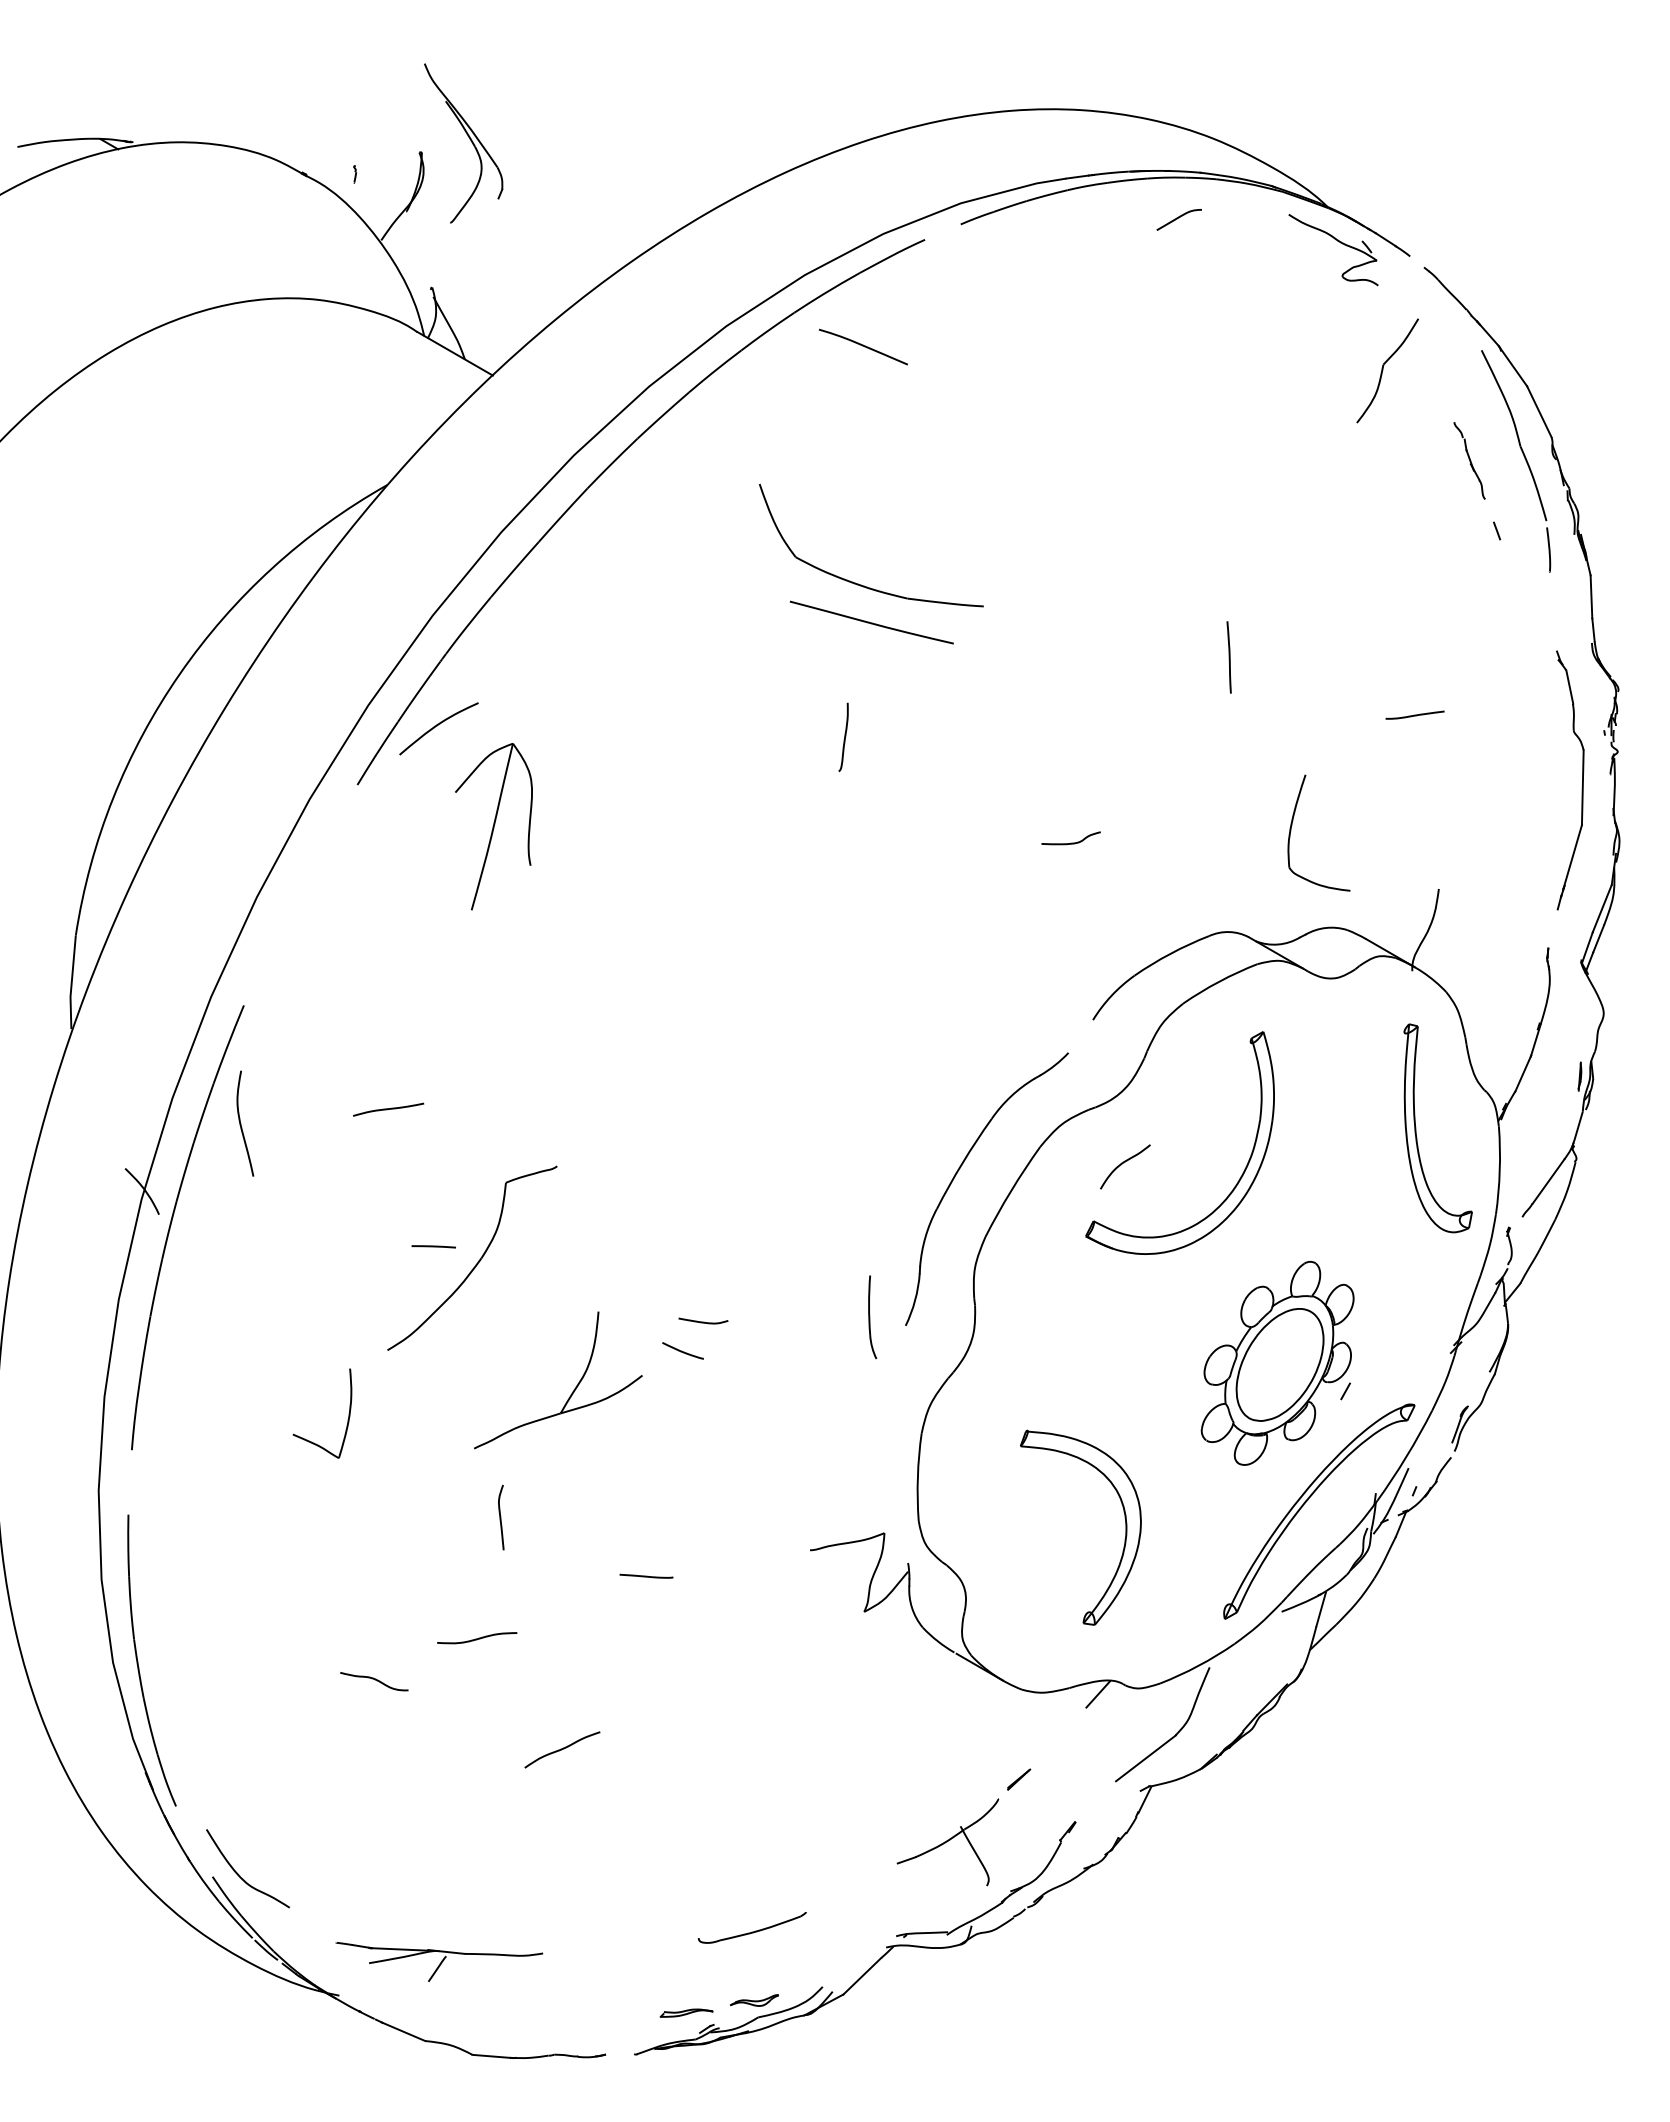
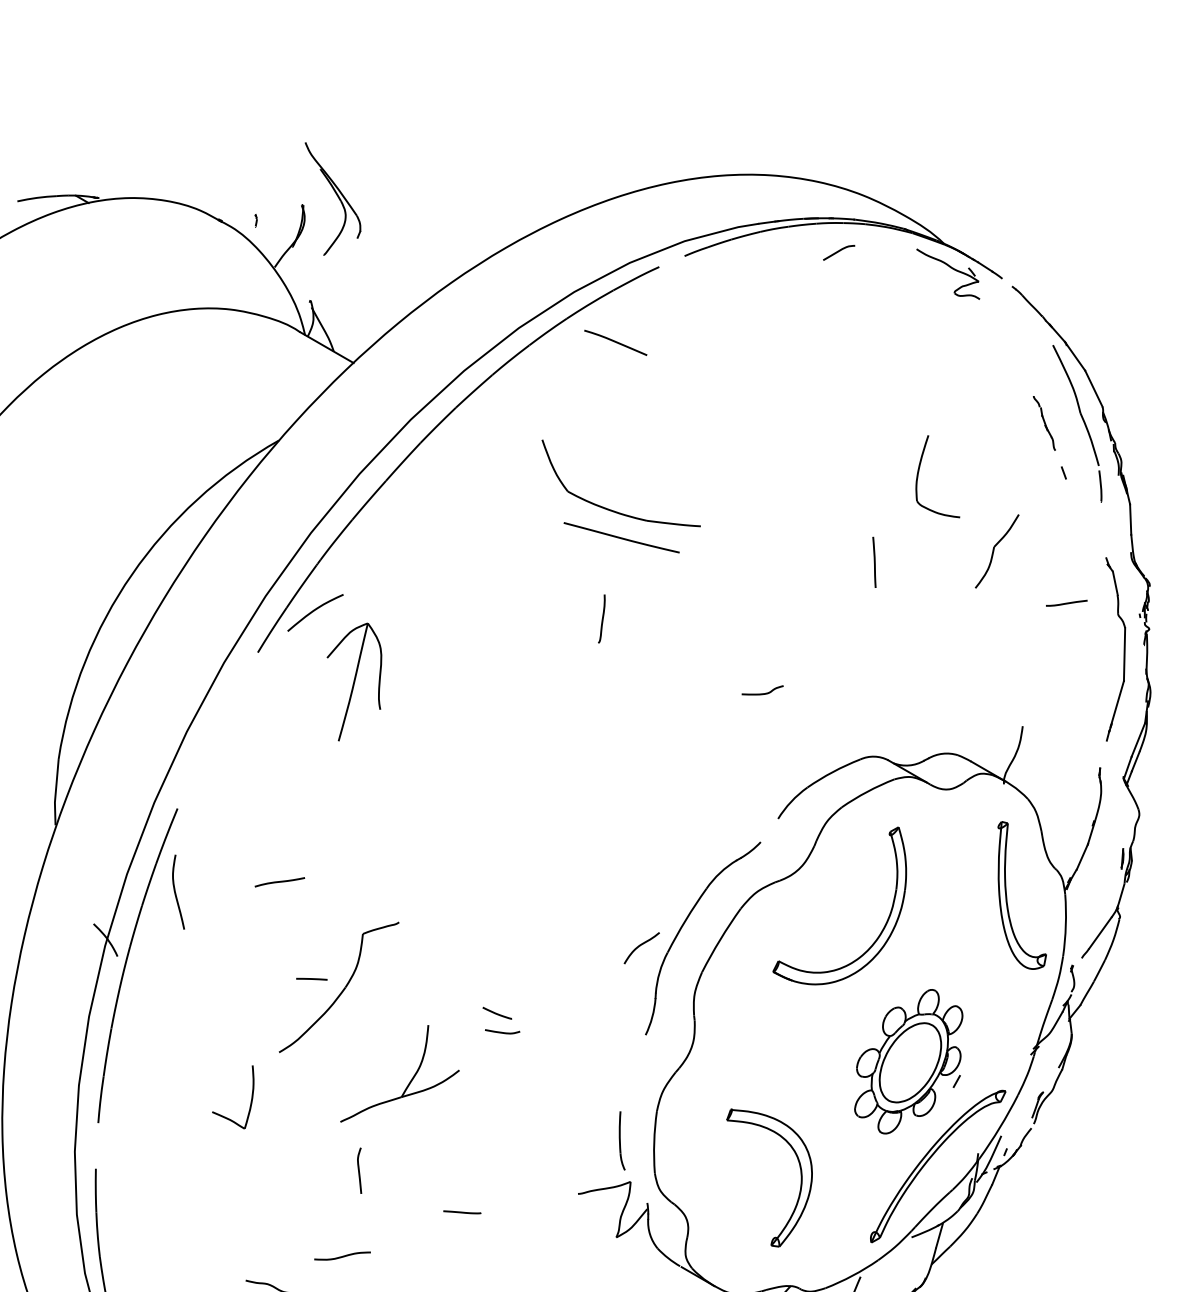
part: (1387, 370) -> (997, 551), moved
curve: (1414, 714) -> (1066, 602), moved
part: (1292, 825) -> (919, 471), moved
curve: (1123, 1163) -> (640, 945), moved
part: (872, 1317) -> (622, 1141), moved
curve: (681, 1350) -> (496, 1013), moved

